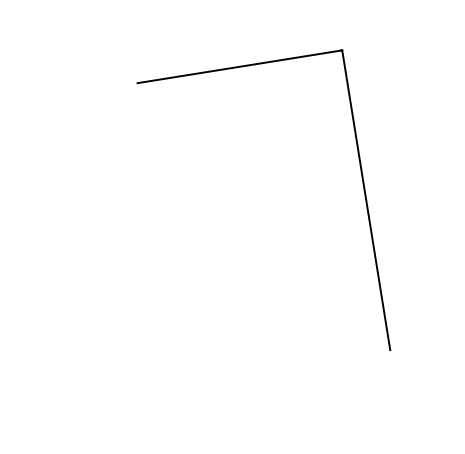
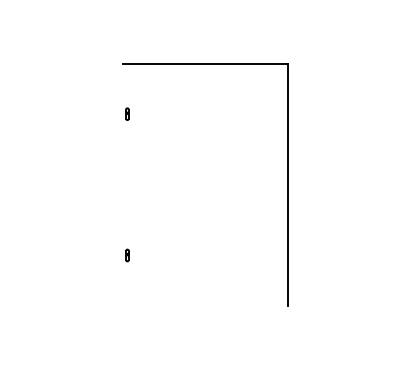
part: (153, 143) -> (127, 113), added
part: (181, 319) -> (127, 255), added

